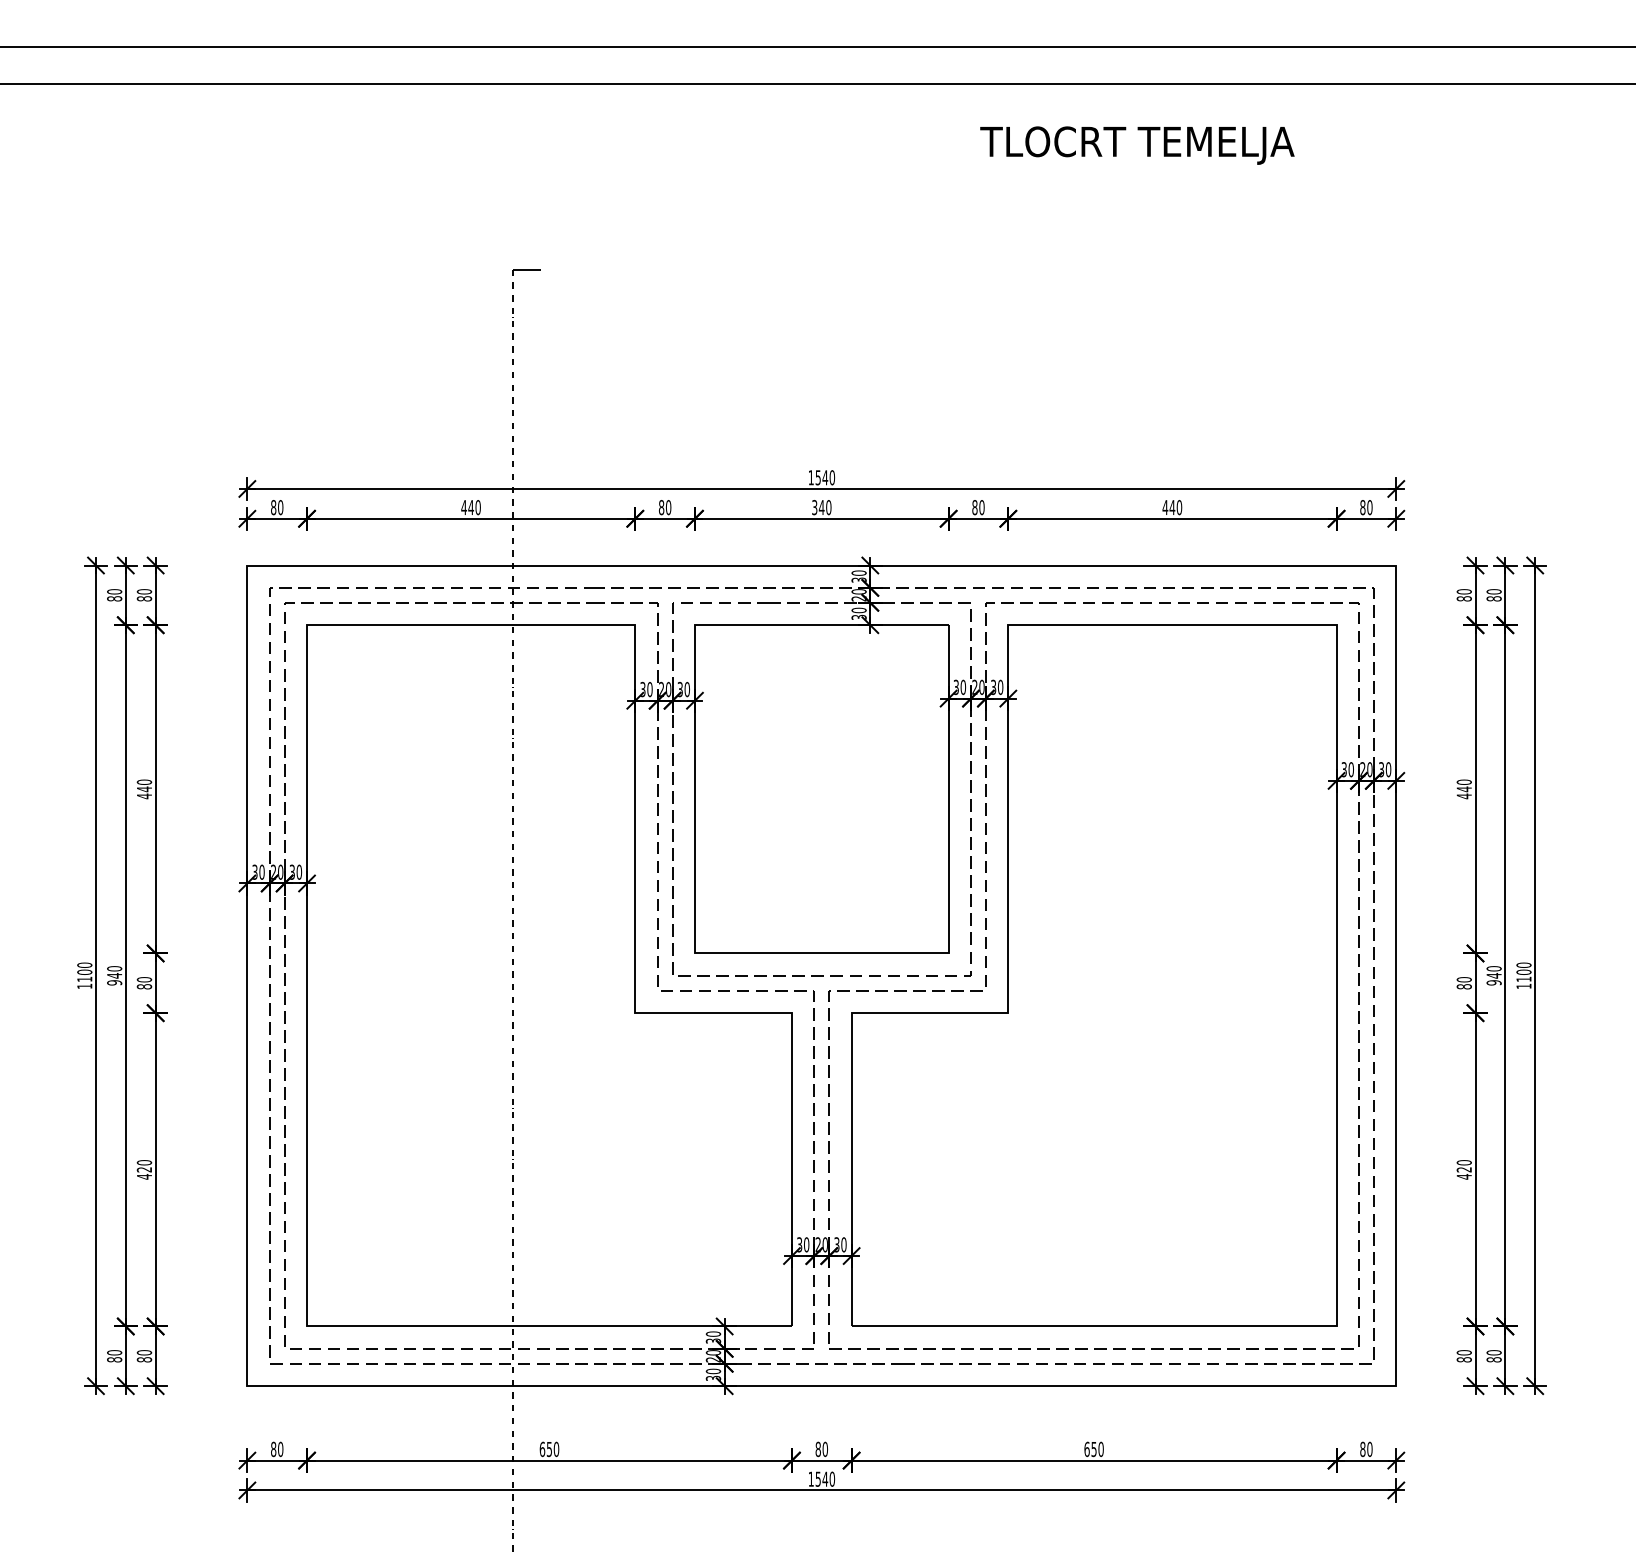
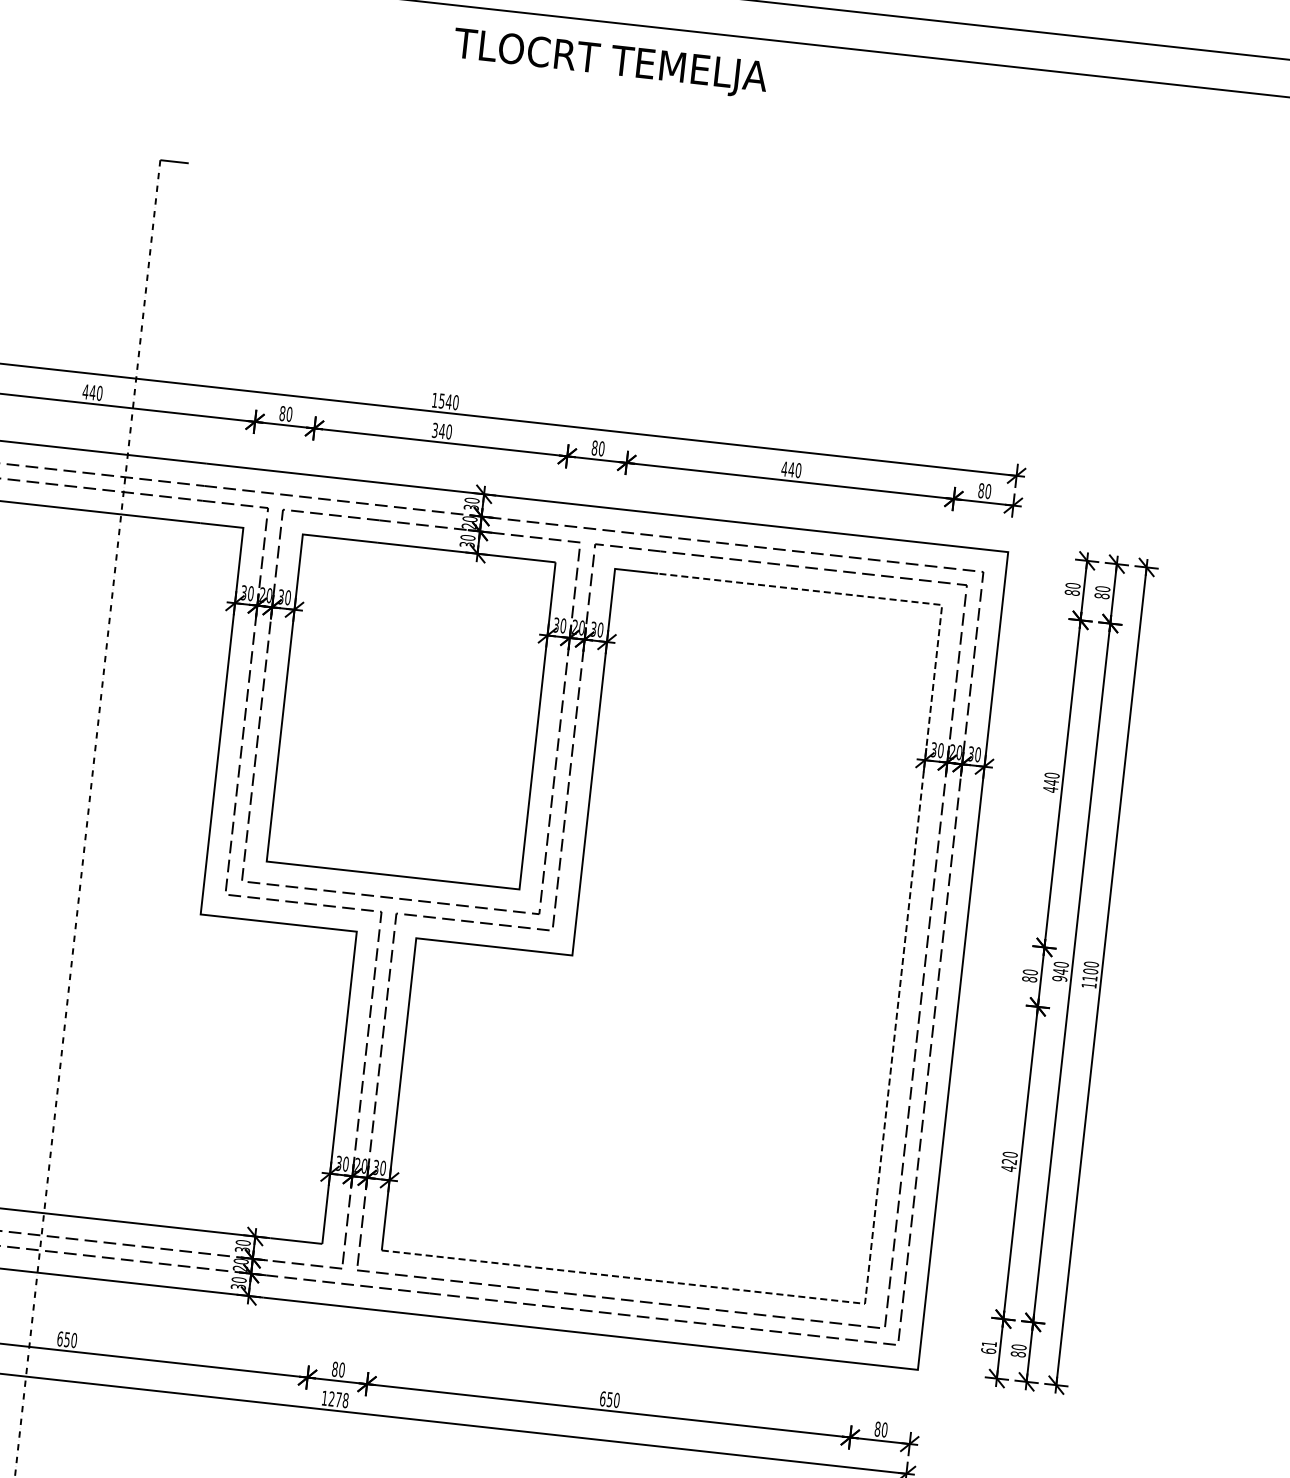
text: (1137, 145) -> (610, 63), moved
line: (1336, 1075) -> (892, 1053), solid -> dashed
text: (1463, 1356) -> (988, 1347), 80 -> 61
text: (825, 1478) -> (339, 1399), 1540 -> 1278

